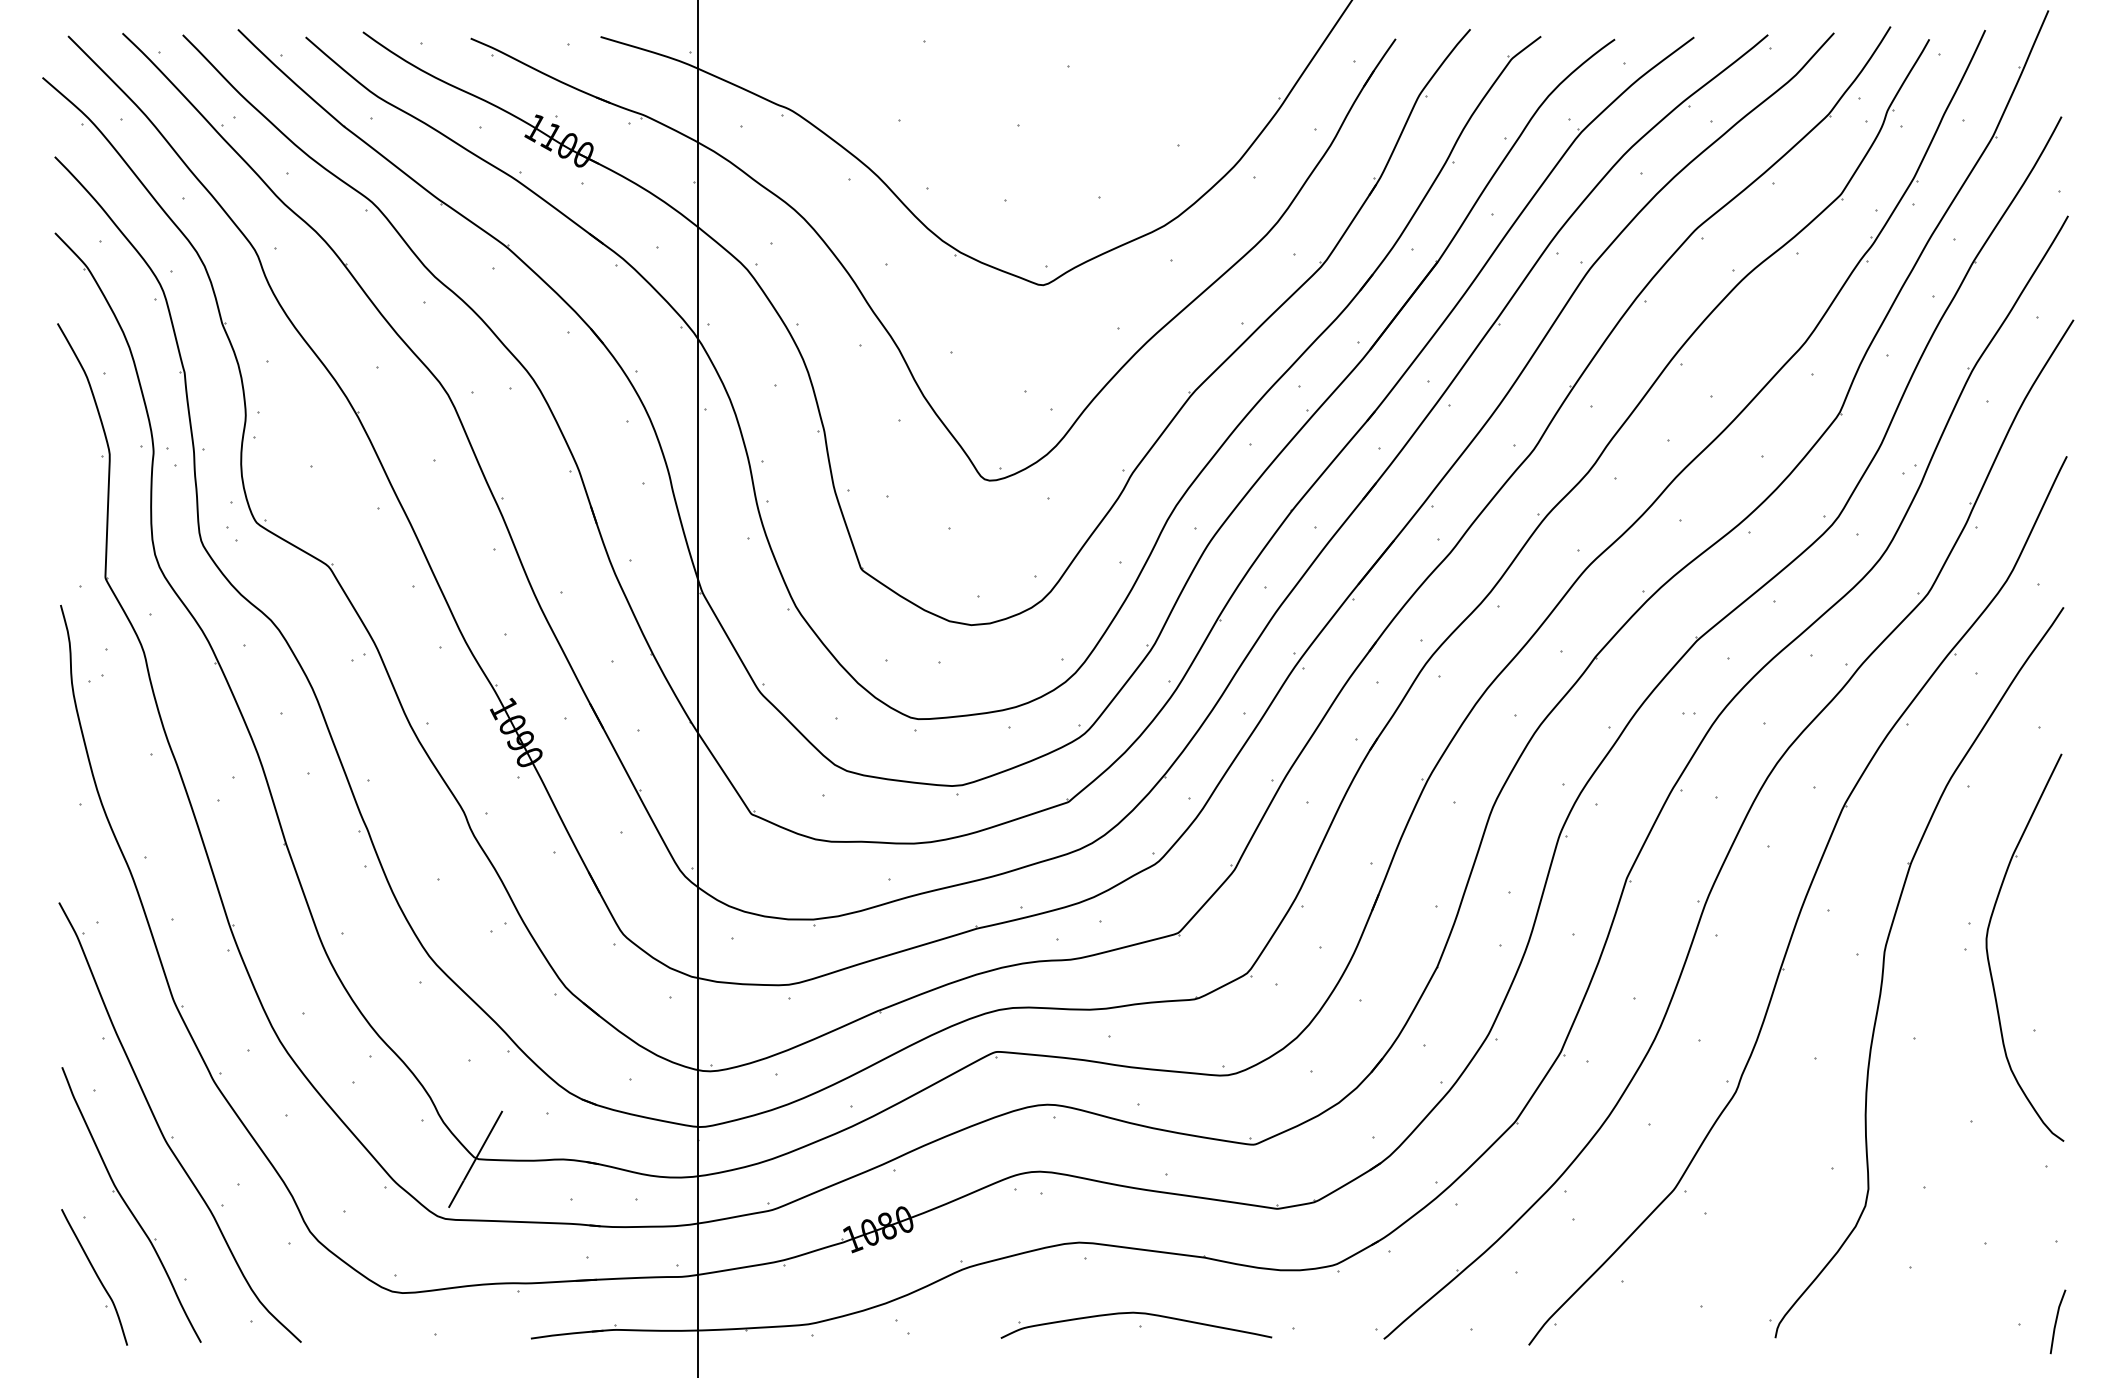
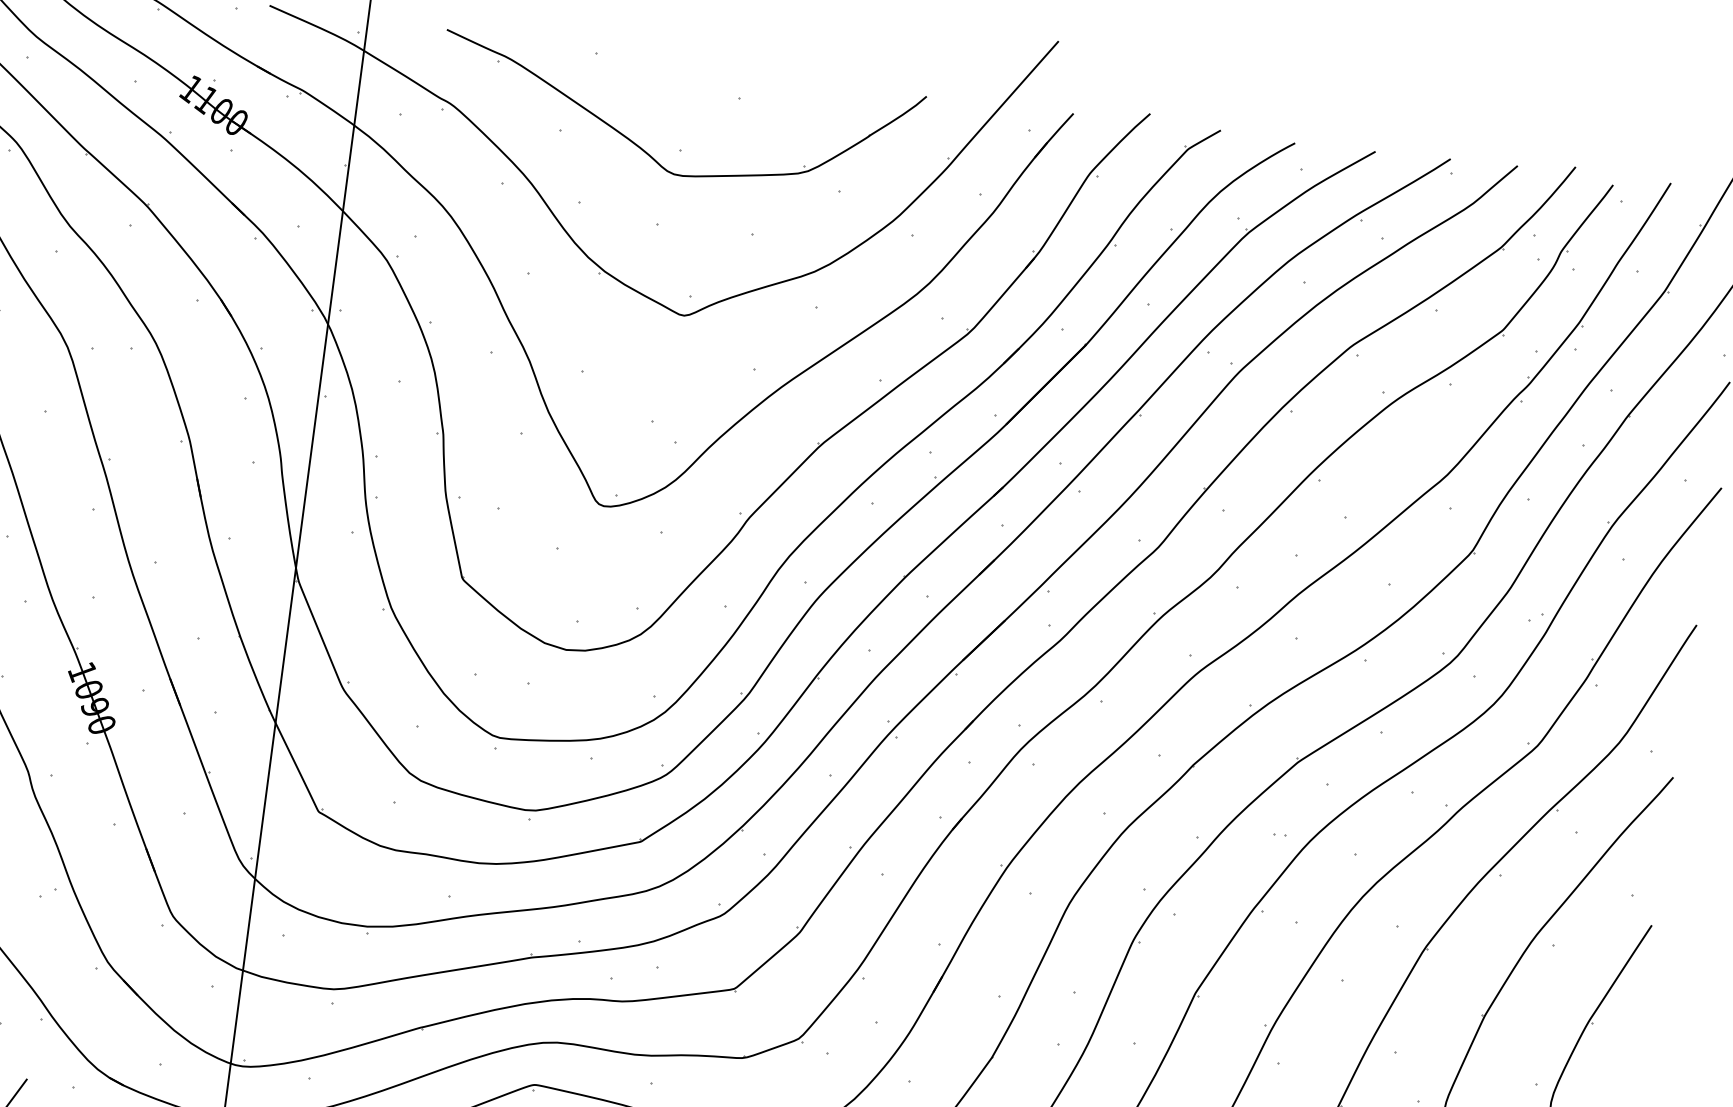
part: (987, 131) -> (648, 152), added

